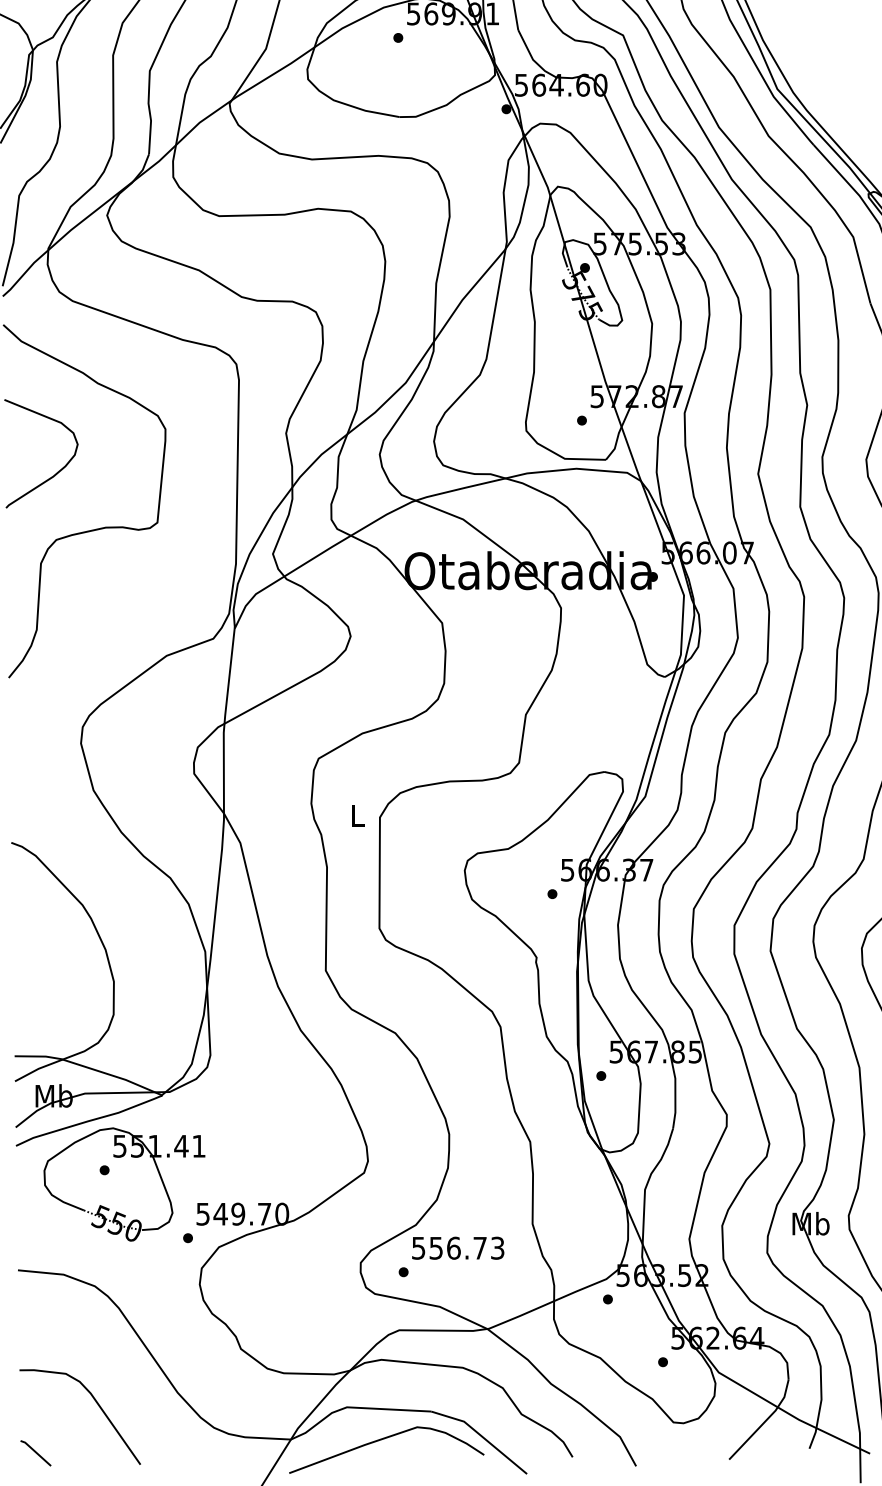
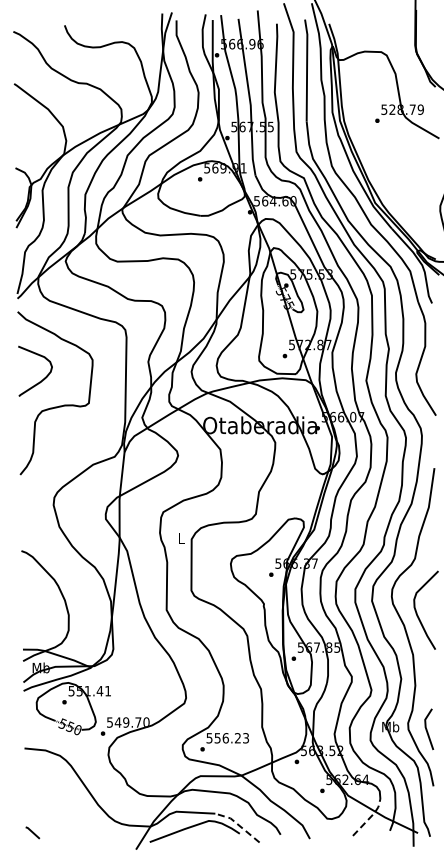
text: (479, 1248) -> (237, 738), 556.73 -> 556.23
curve: (93, 1402) -> (59, 809), removed
line: (767, 1419) -> (370, 817), solid -> dashed
line: (481, 1434) -> (238, 824), solid -> dashed

